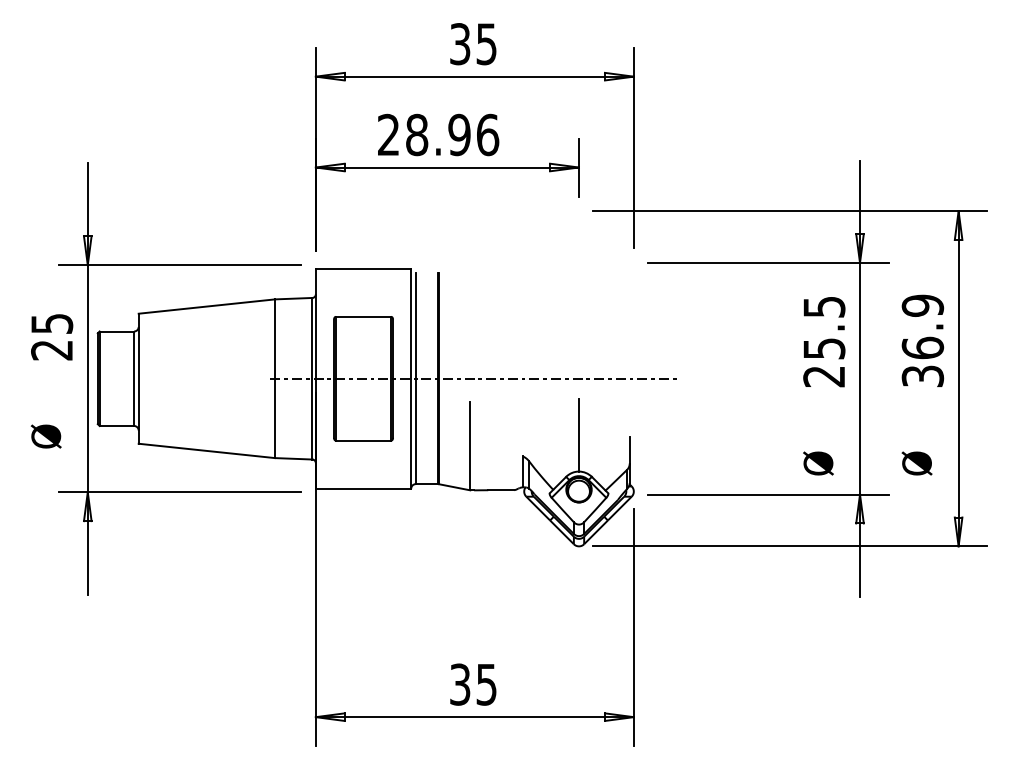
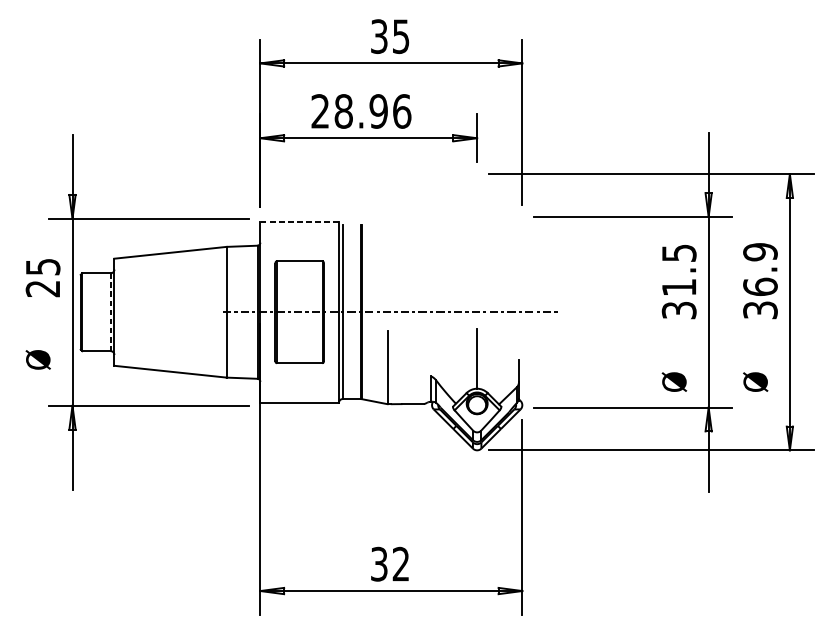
line: (363, 268) -> (299, 221), solid -> dashed
text: (824, 362) -> (679, 298), 25.5 -> 31.5
line: (134, 379) -> (110, 312), solid -> dashed
text: (486, 684) -> (400, 564), 35 -> 32

